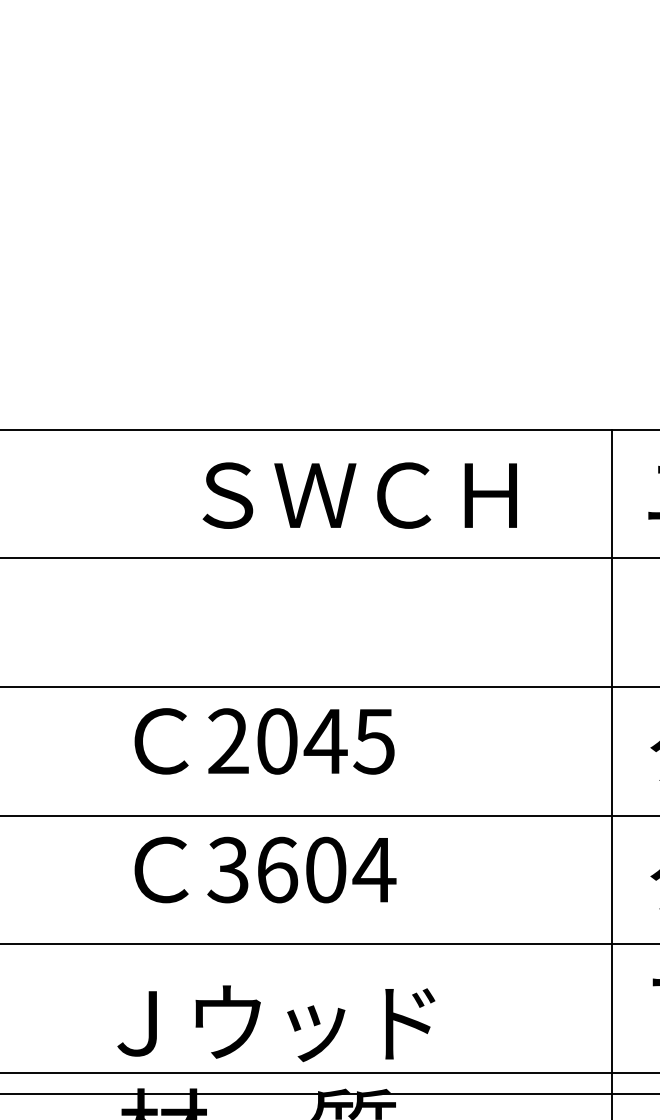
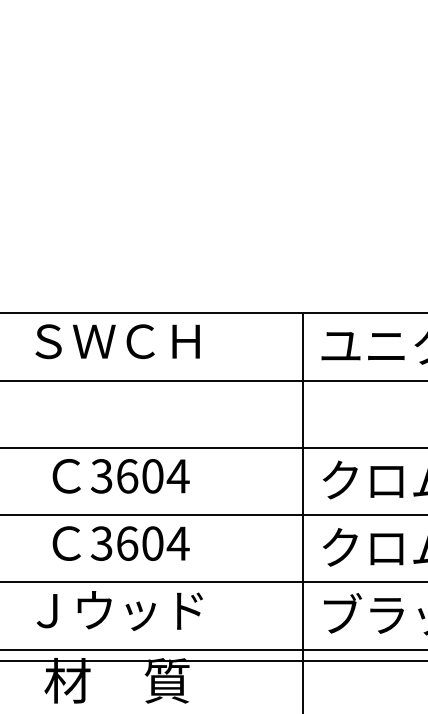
text: (359, 495) -> (117, 341), moved
text: (300, 741) -> (139, 476), 2045 -> 3604
text: (275, 1022) -> (119, 610), moved

